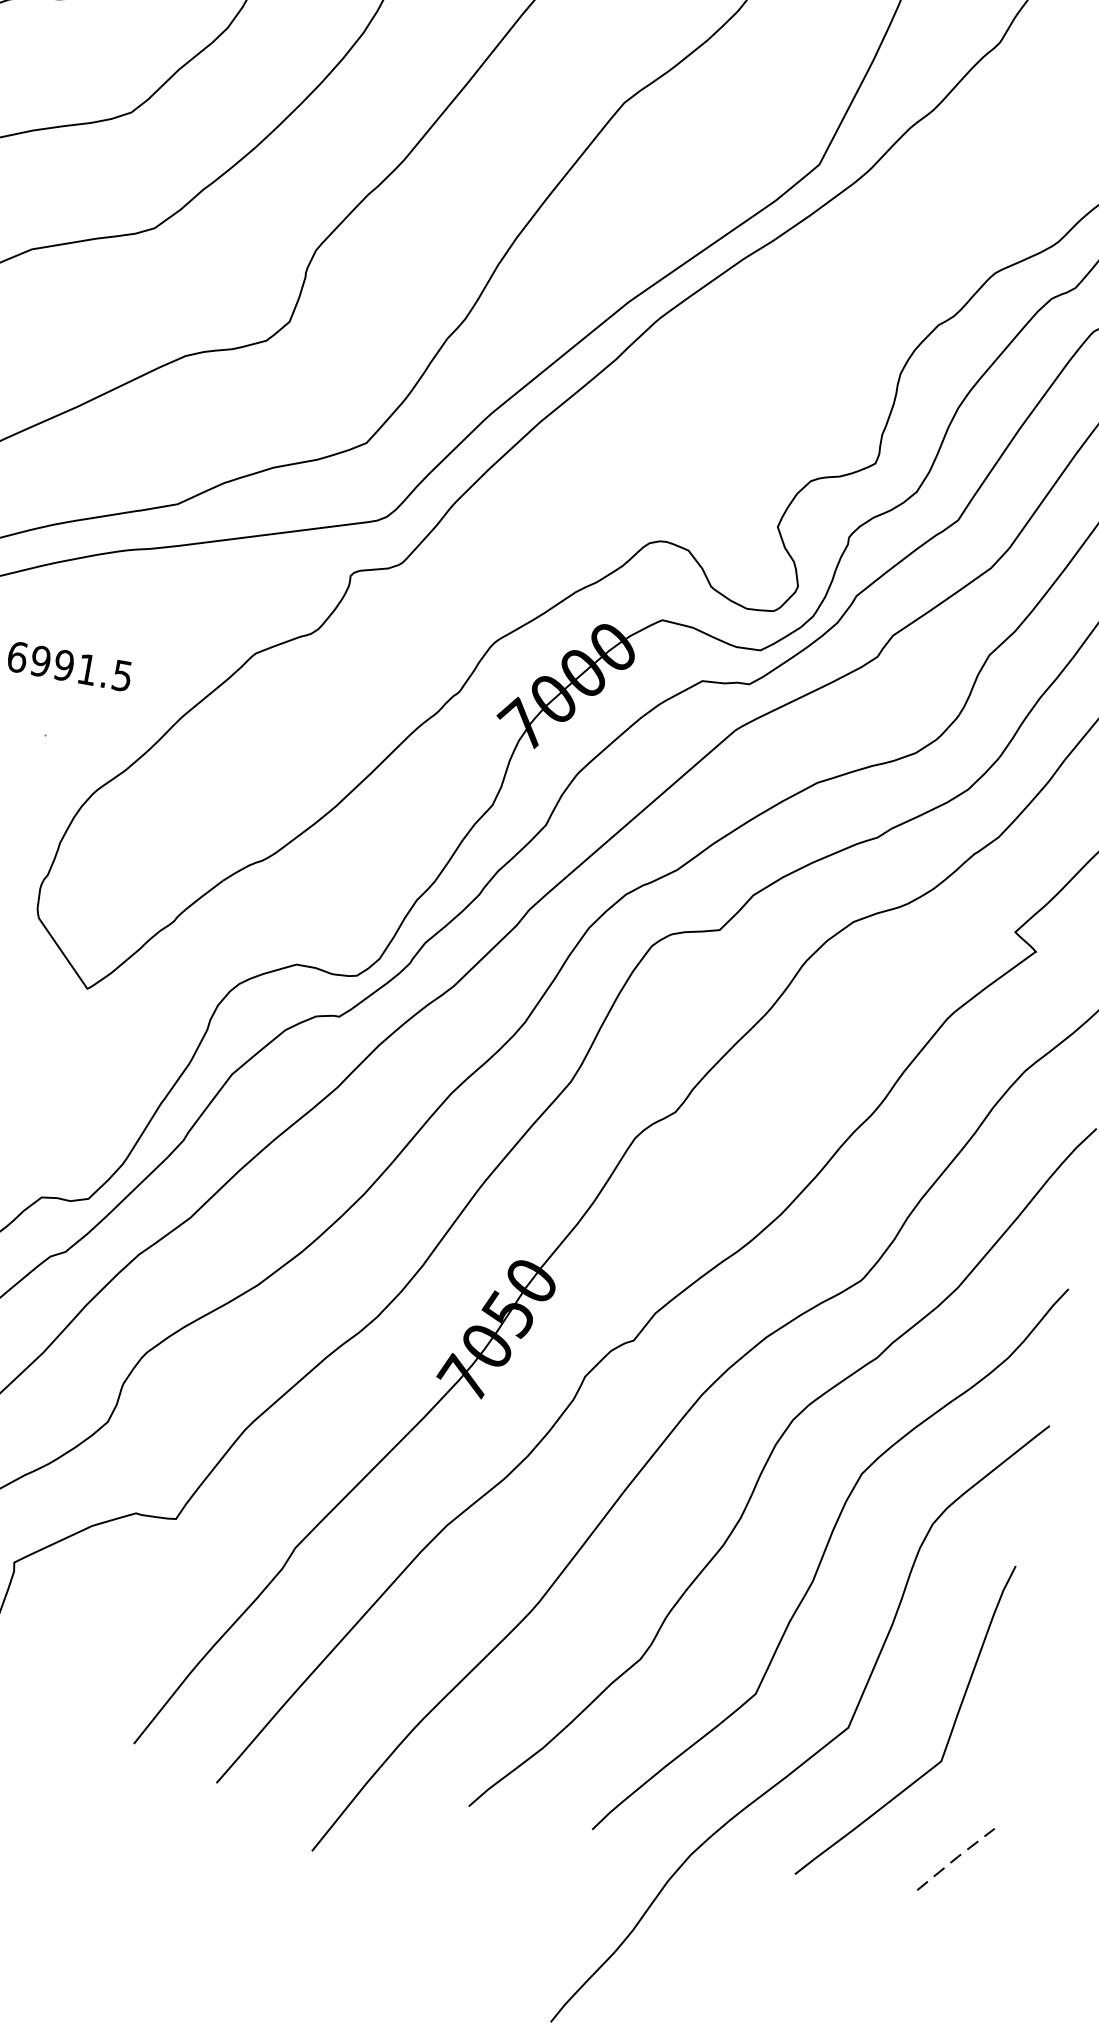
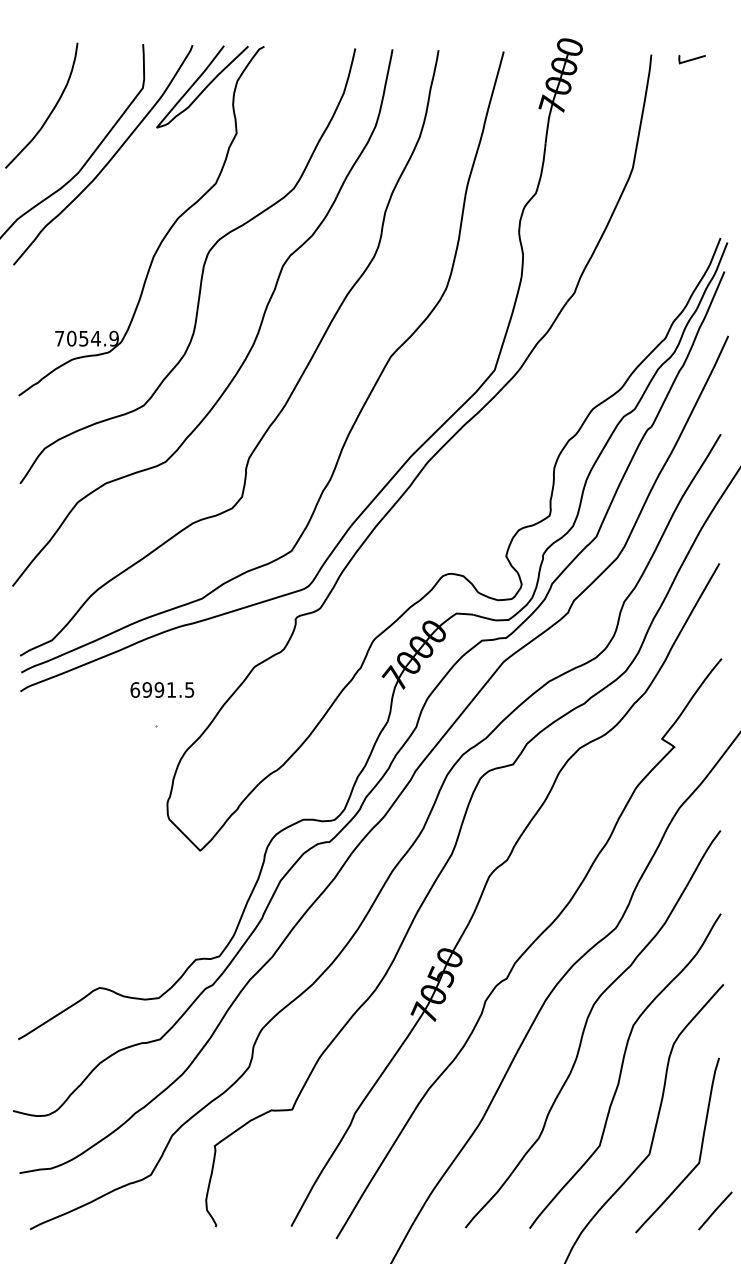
line: (956, 1858) -> (715, 1210), dashed -> solid

